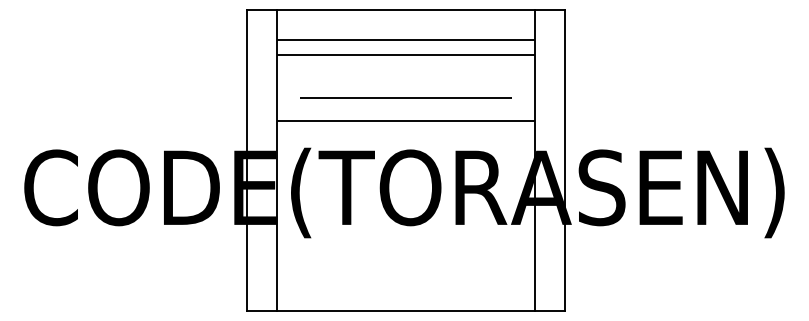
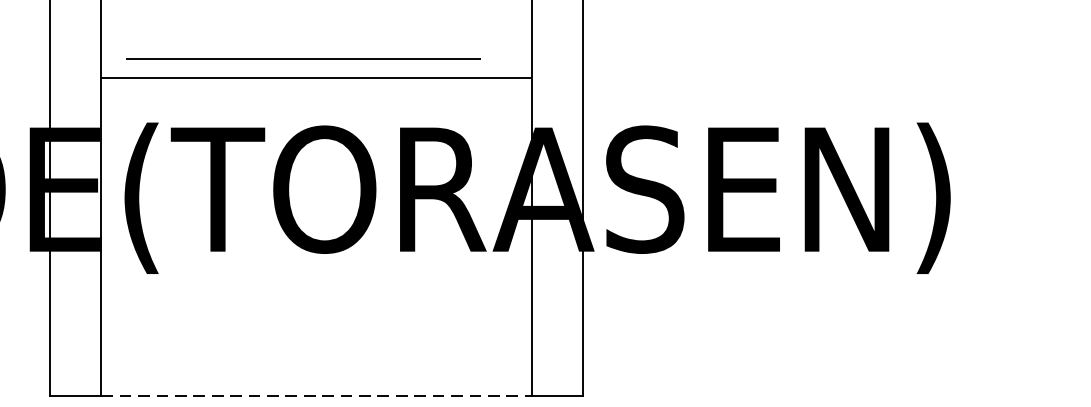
line: (405, 97) -> (302, 58), moved
line: (405, 311) -> (316, 396), solid -> dashed

